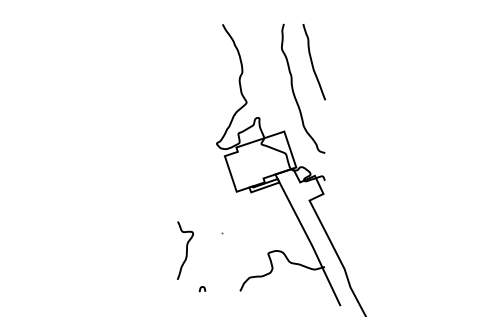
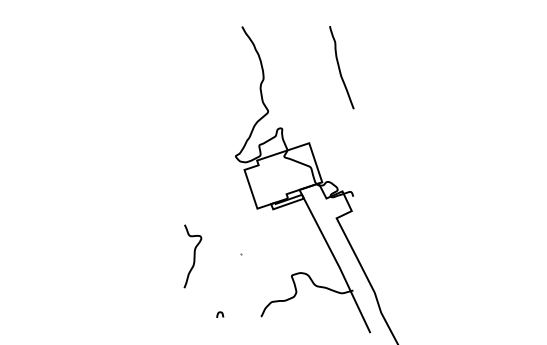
curve: (294, 92) -> (320, 100), removed
curve: (186, 250) -> (194, 256), moved

